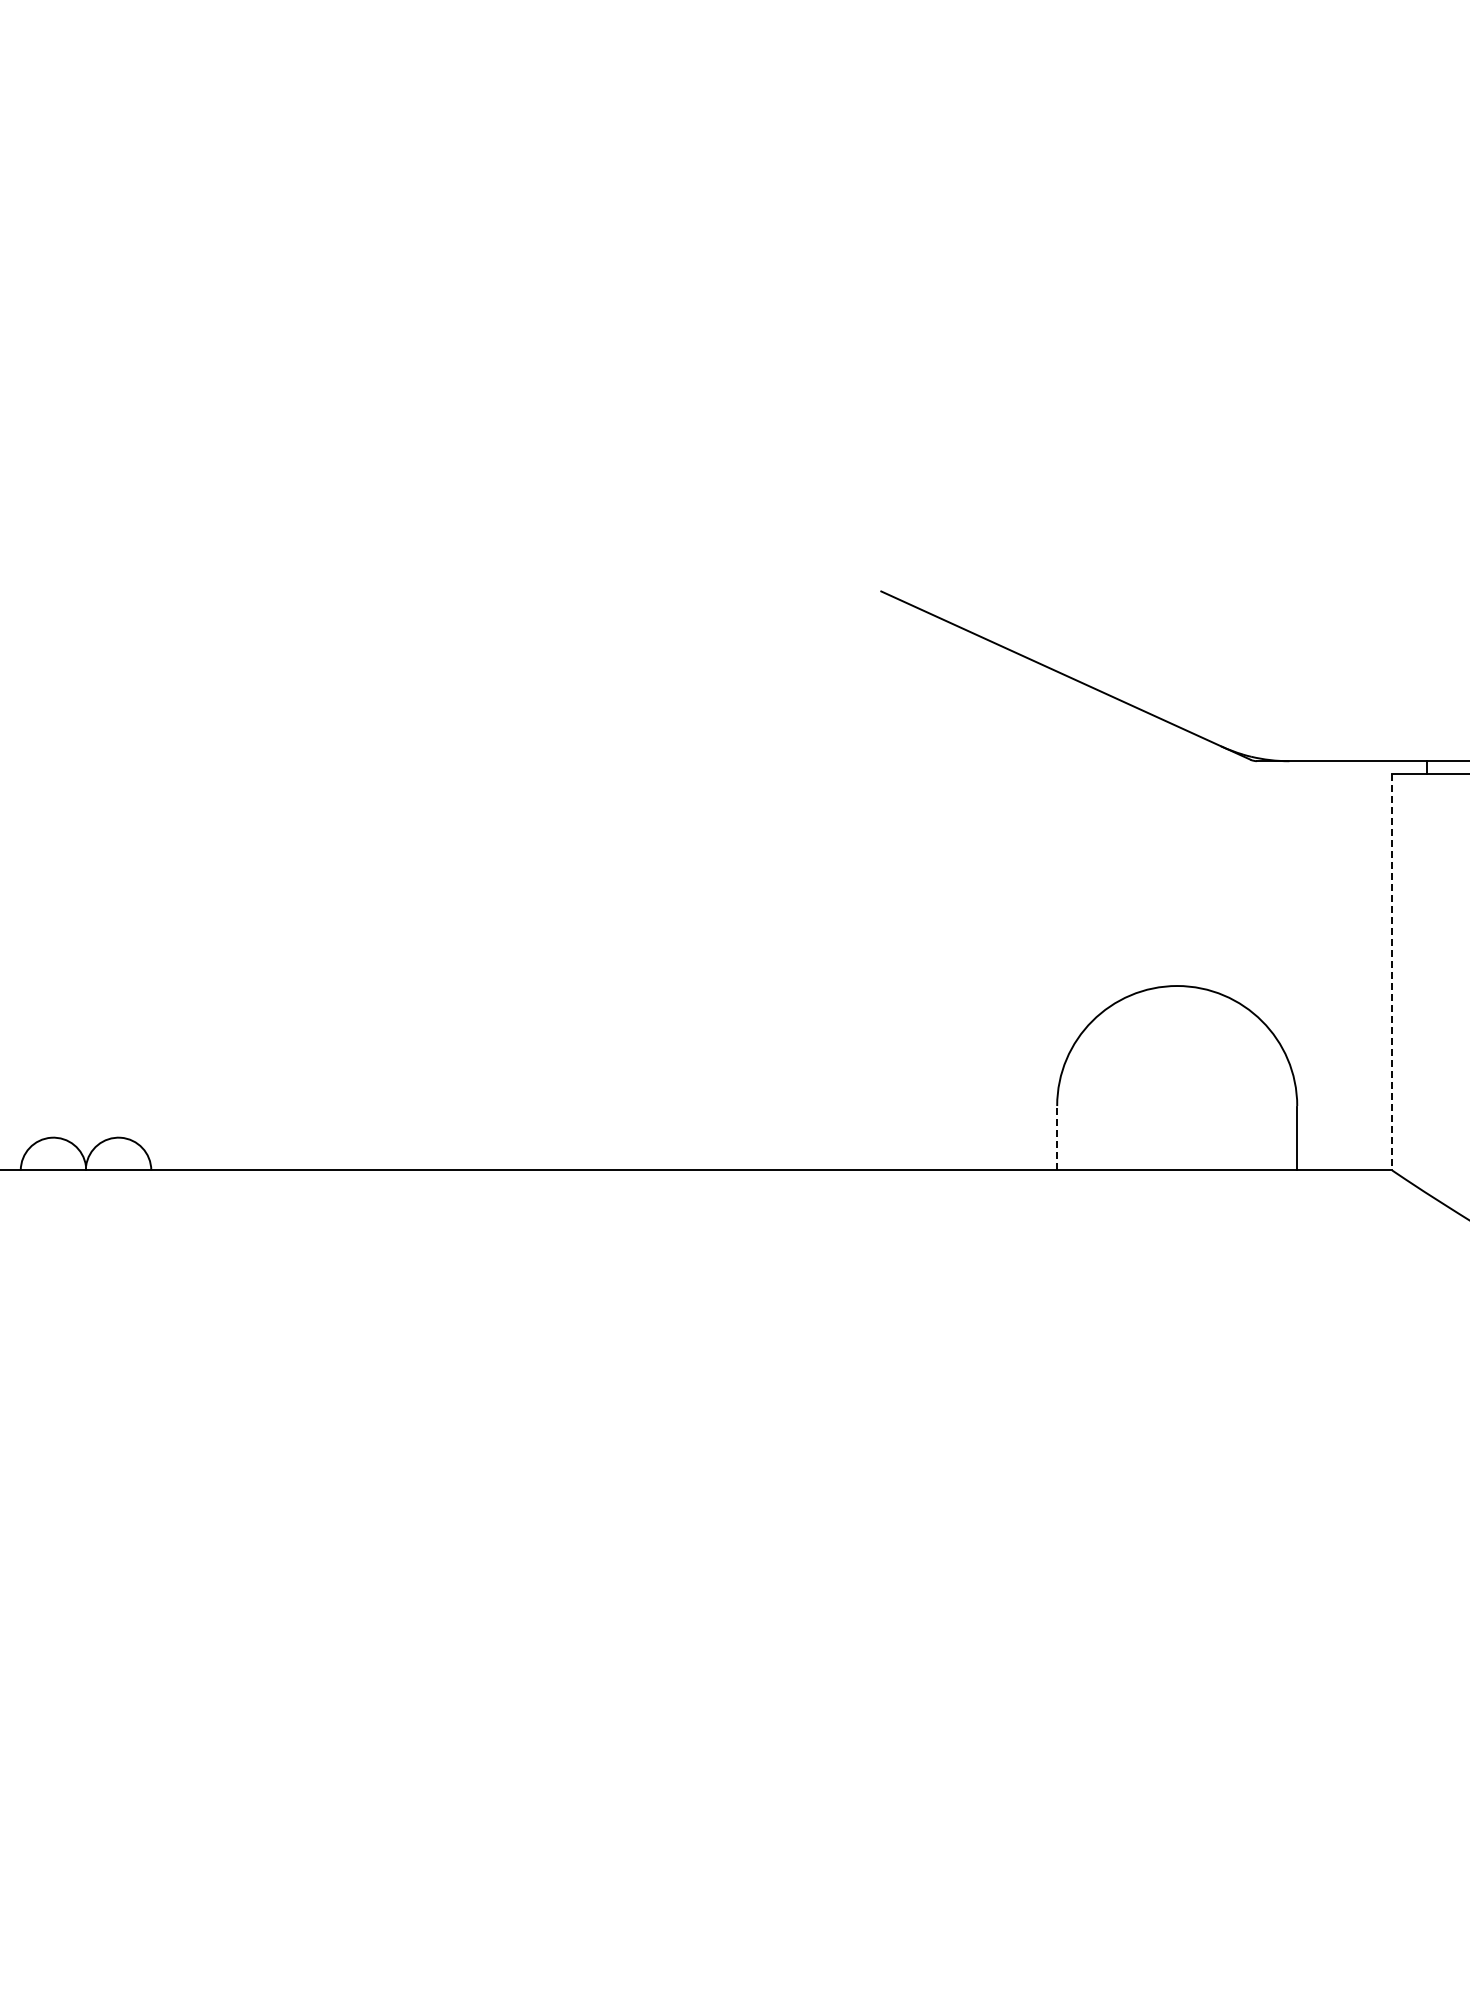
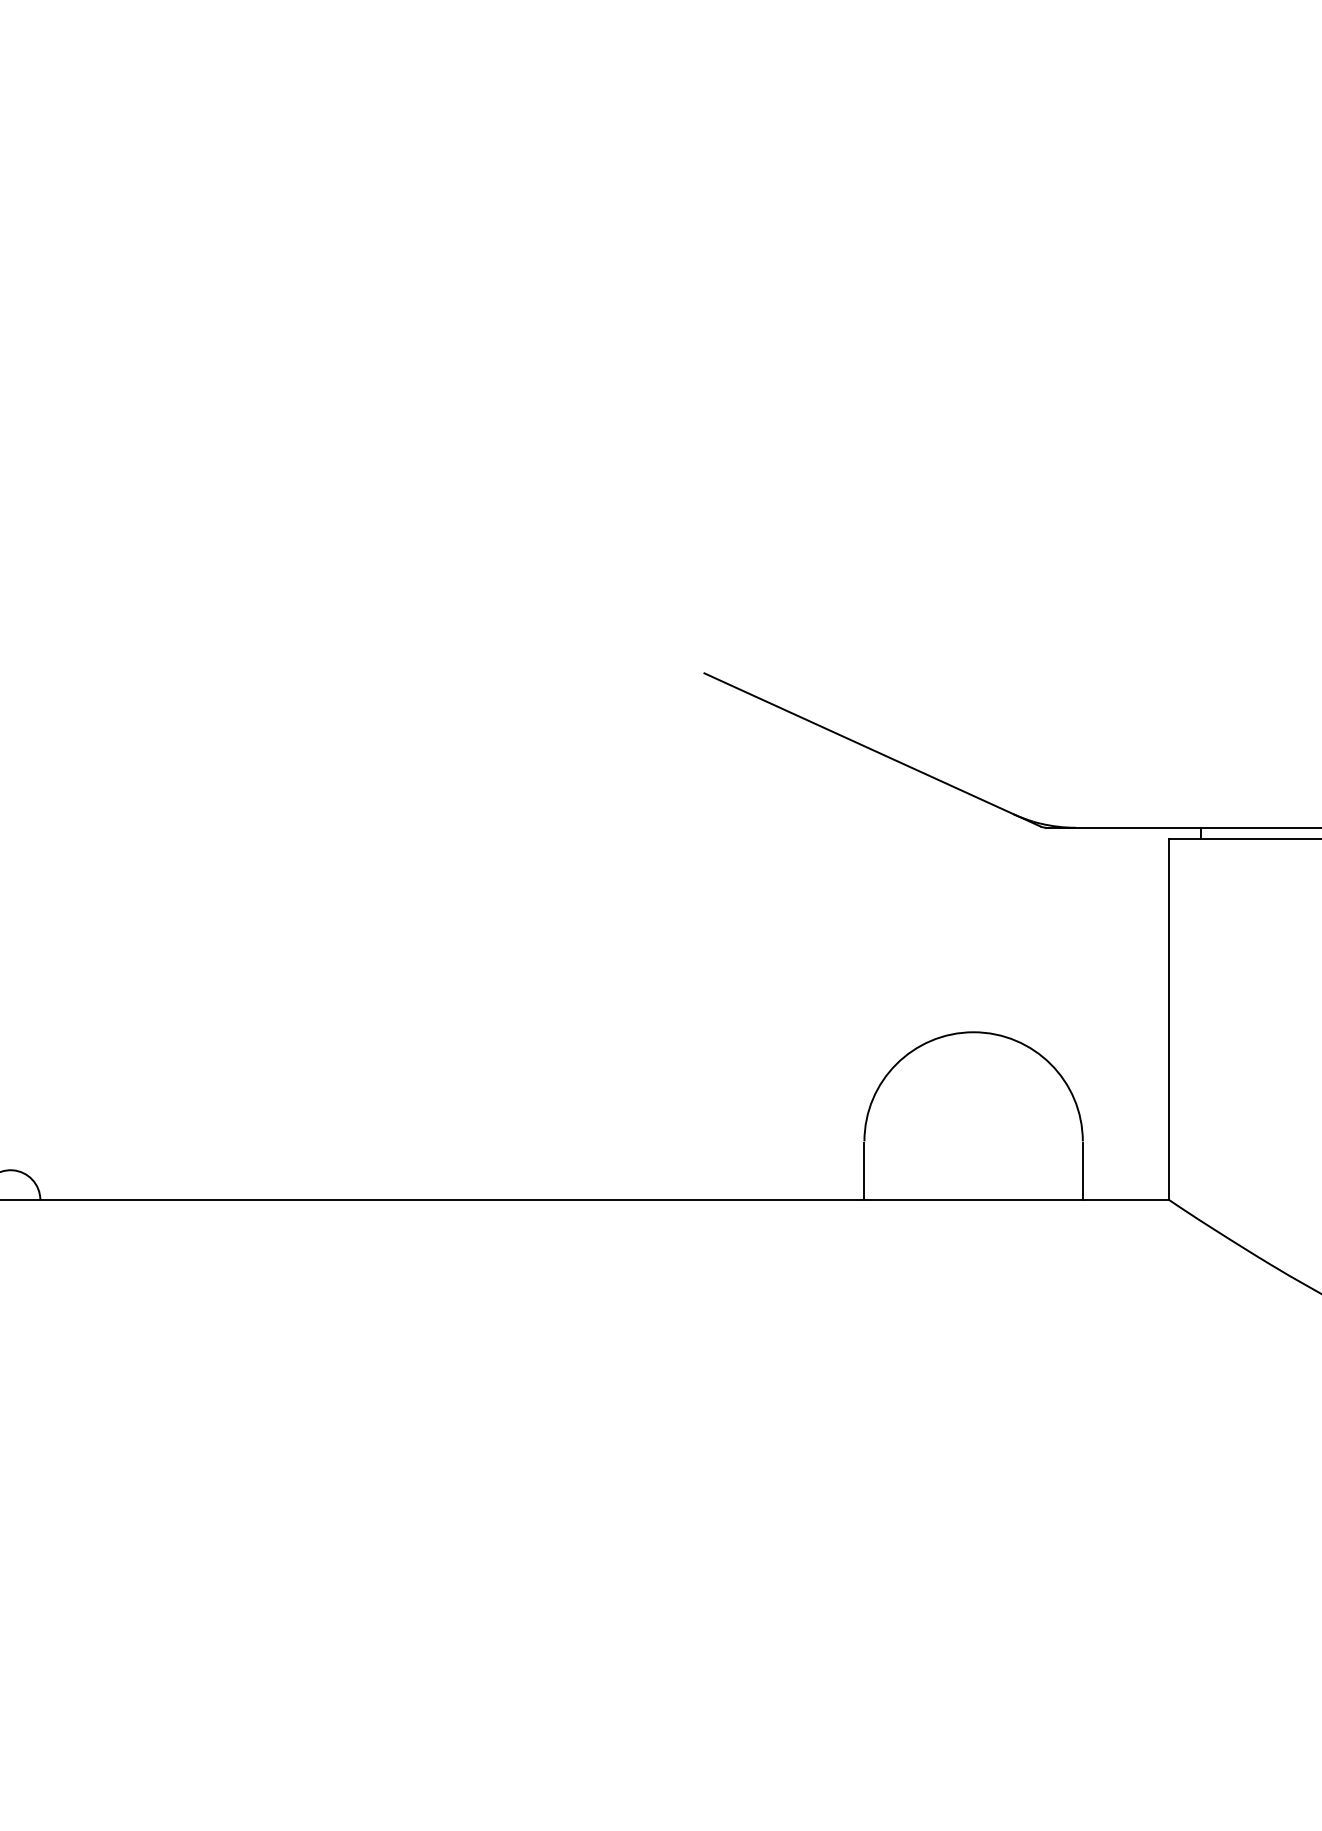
line: (1392, 972) -> (1169, 1019), dashed -> solid
line: (1057, 1138) -> (864, 1170), dashed -> solid

